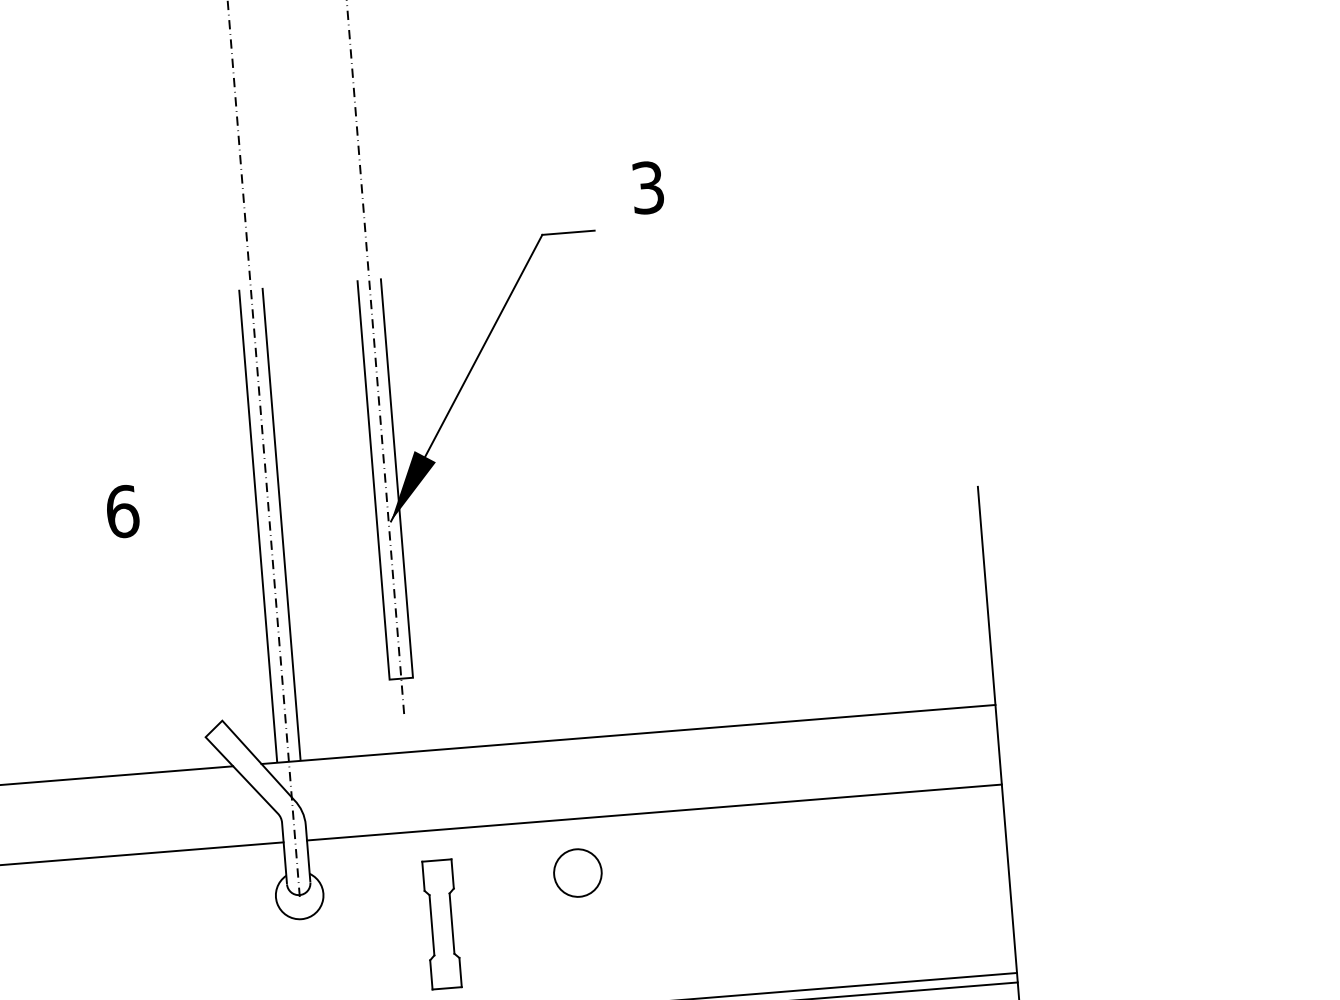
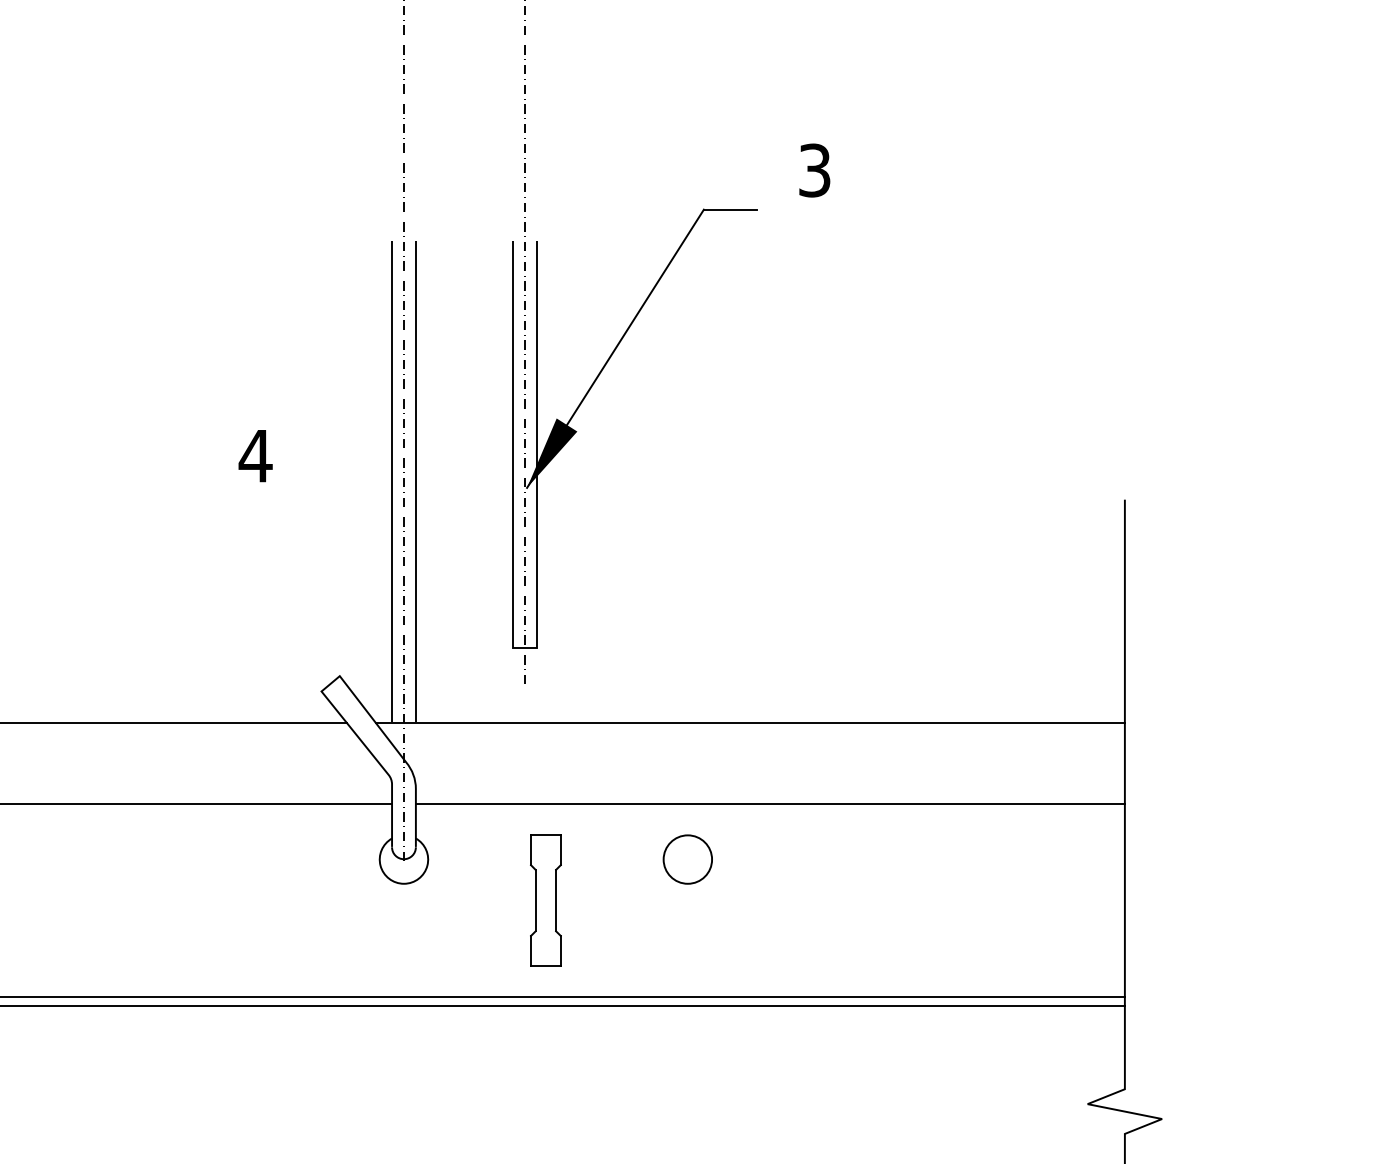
text: (122, 512) -> (255, 456), 6 -> 4

